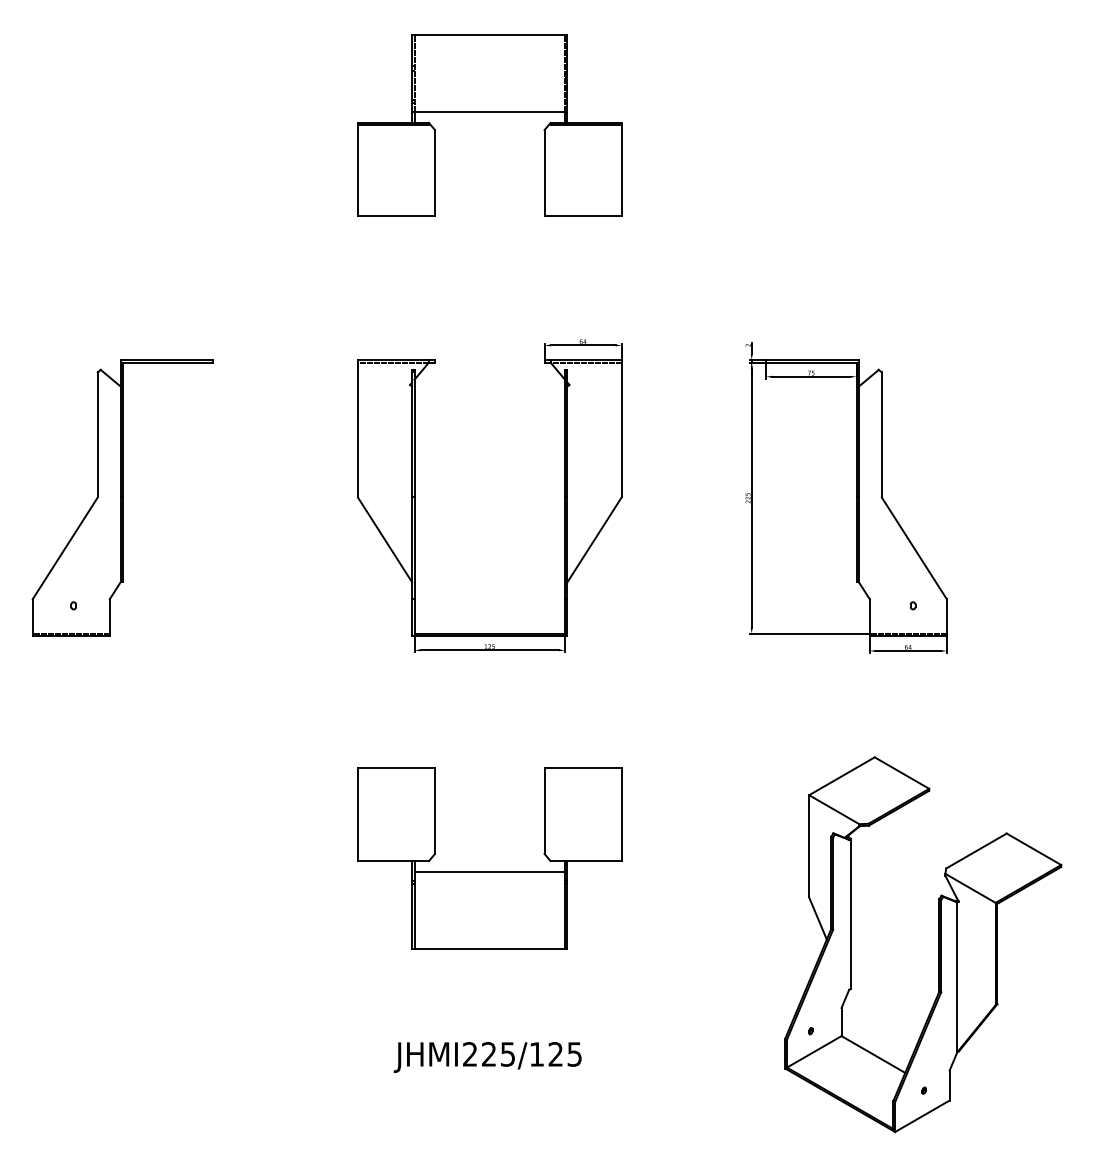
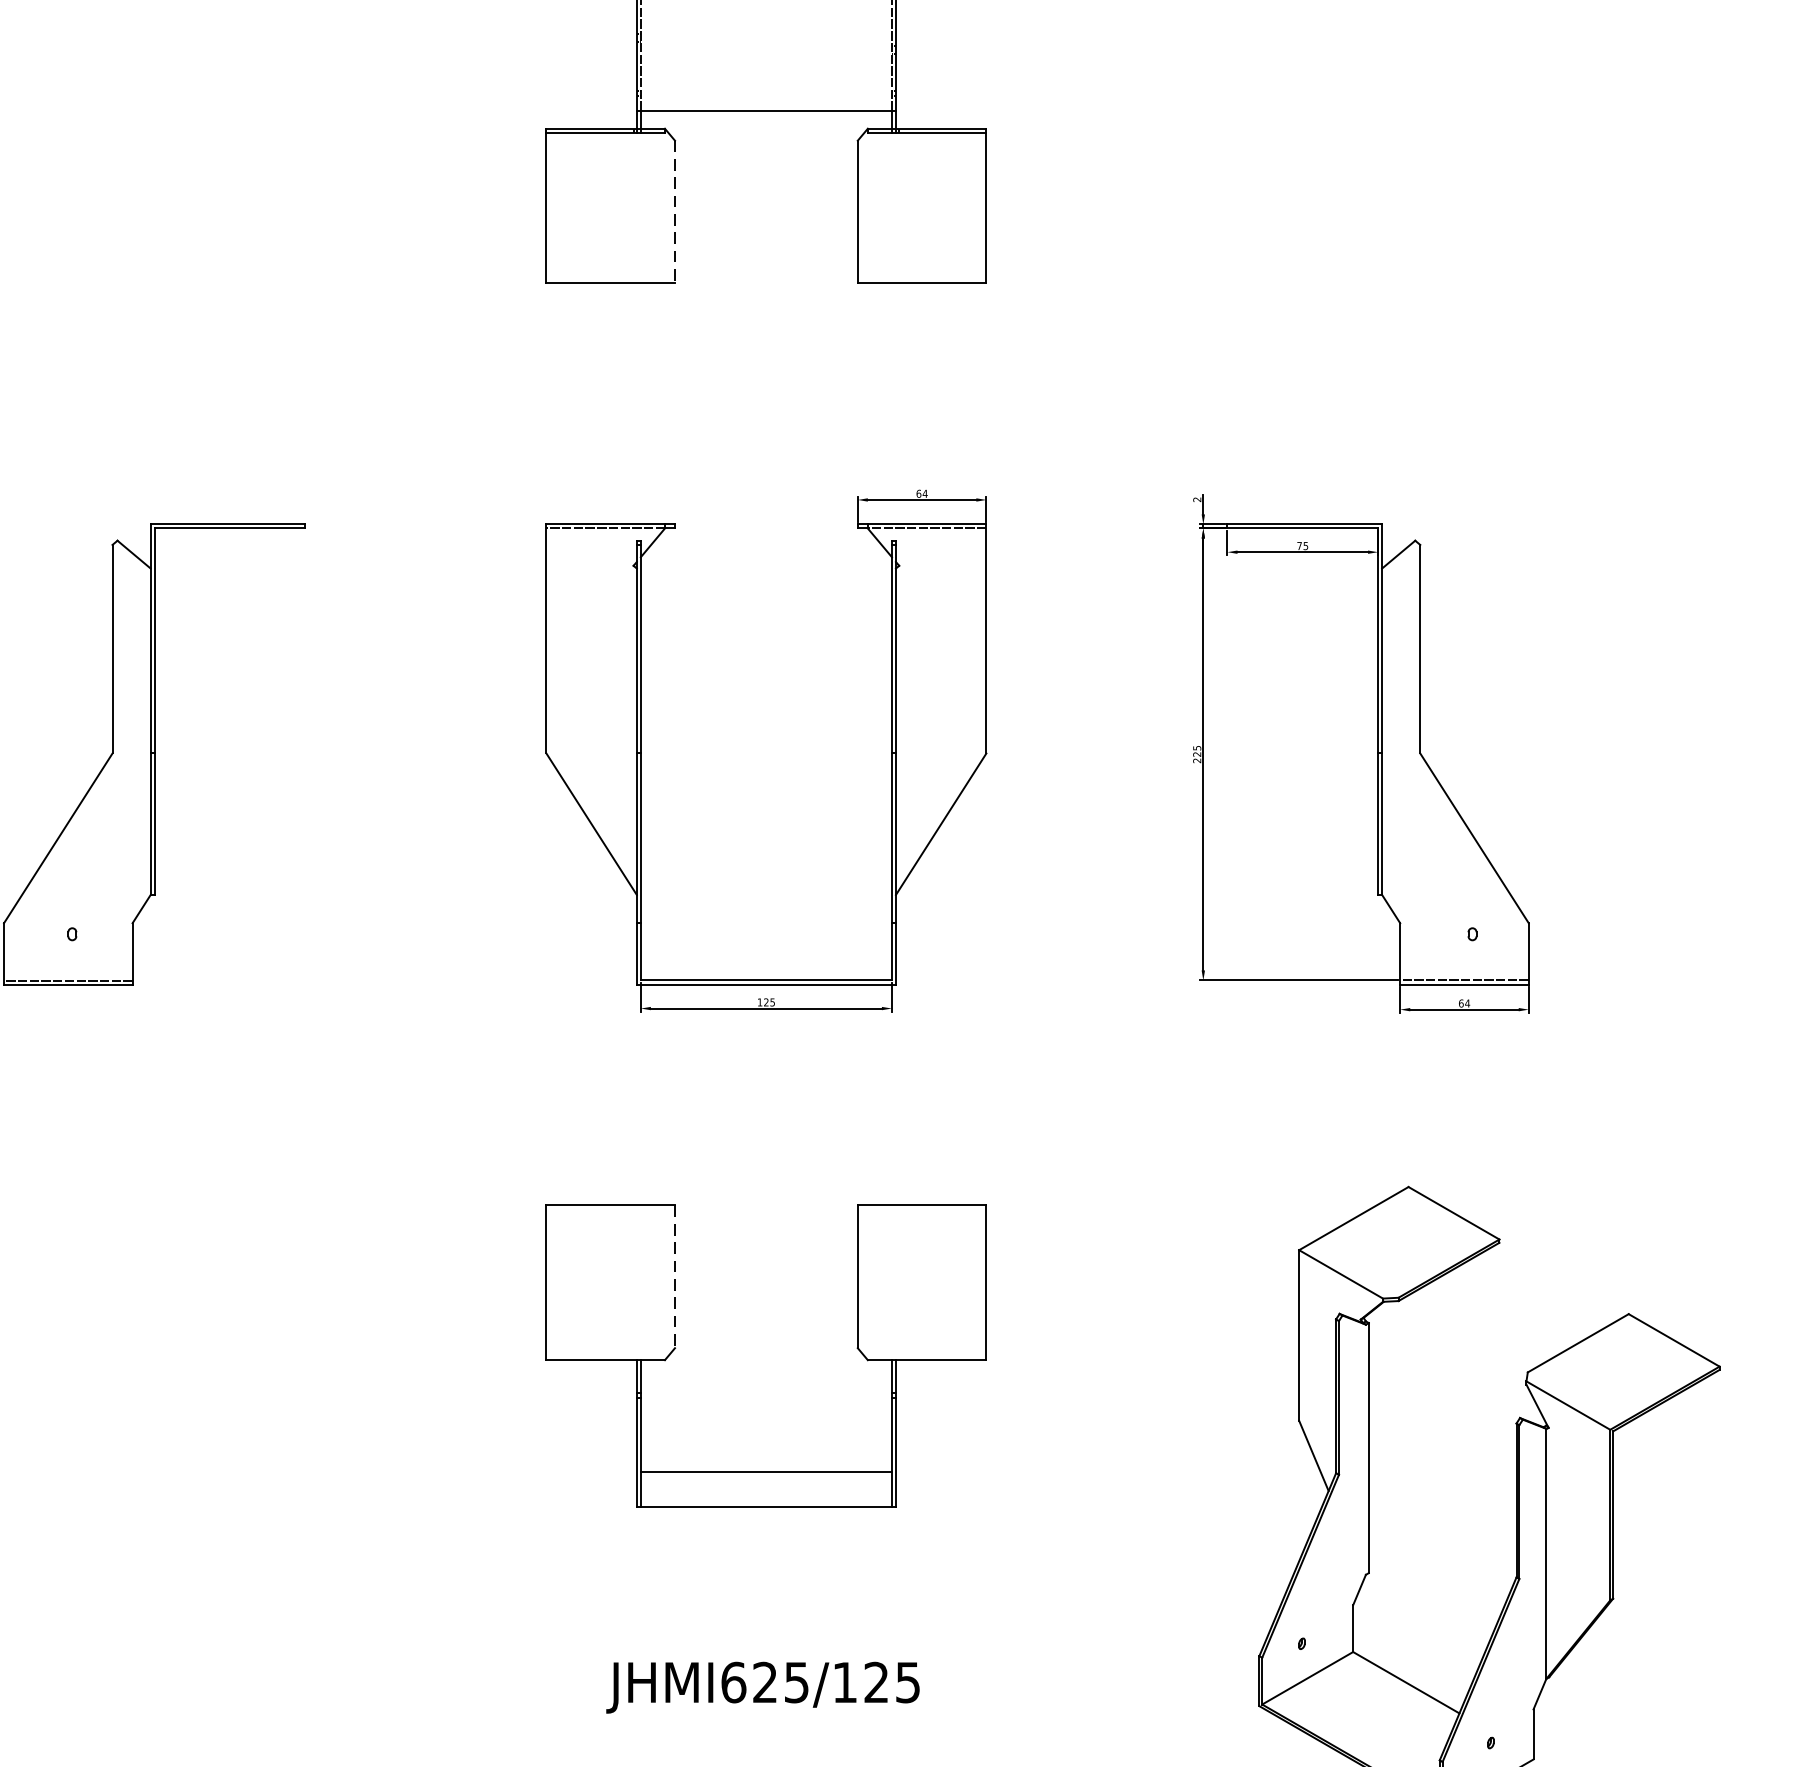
line: (434, 172) -> (674, 211), solid -> dashed
line: (434, 811) -> (674, 1277), solid -> dashed
line: (489, 871) -> (765, 1470), moved
text: (470, 1054) -> (734, 1682), JHMI225/125 -> JHMI625/125

